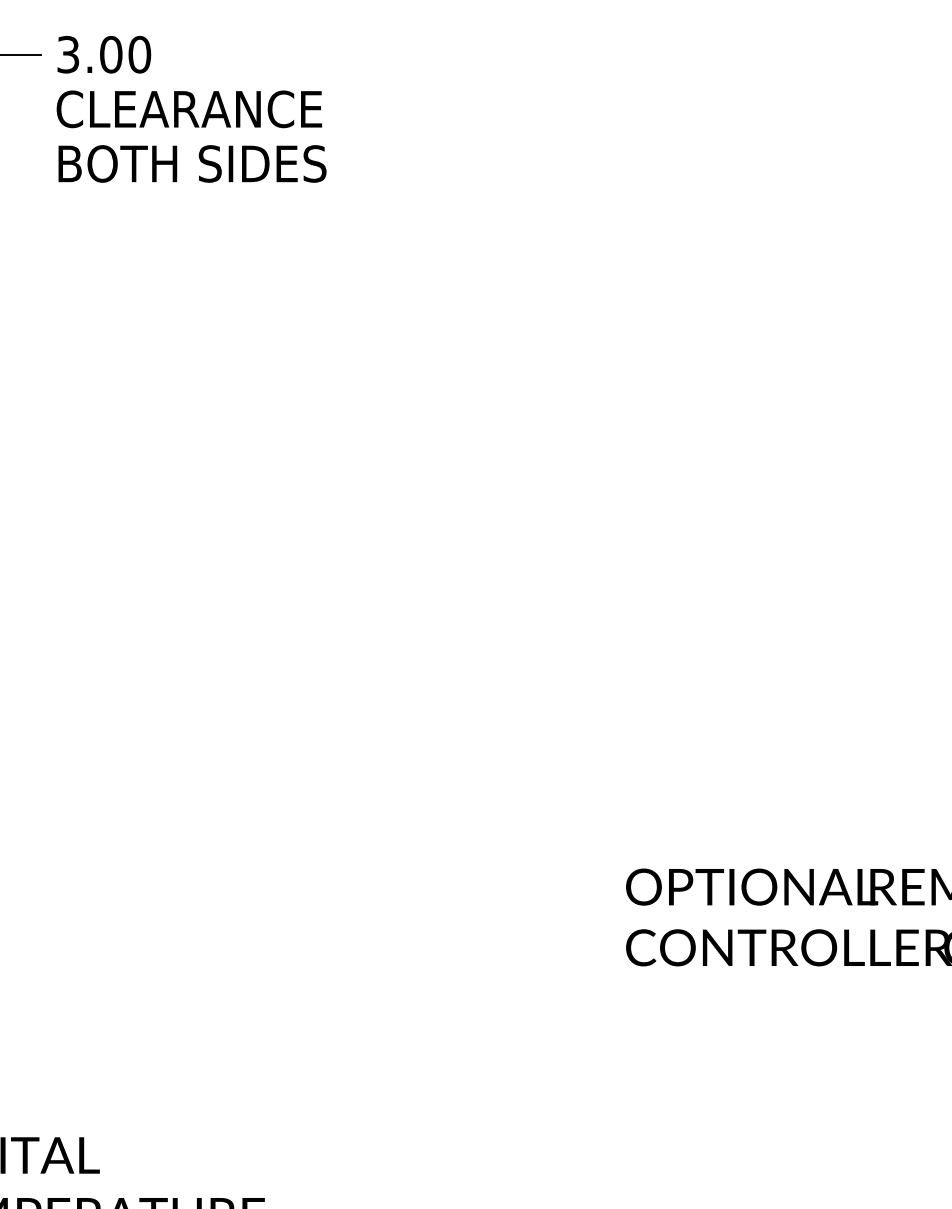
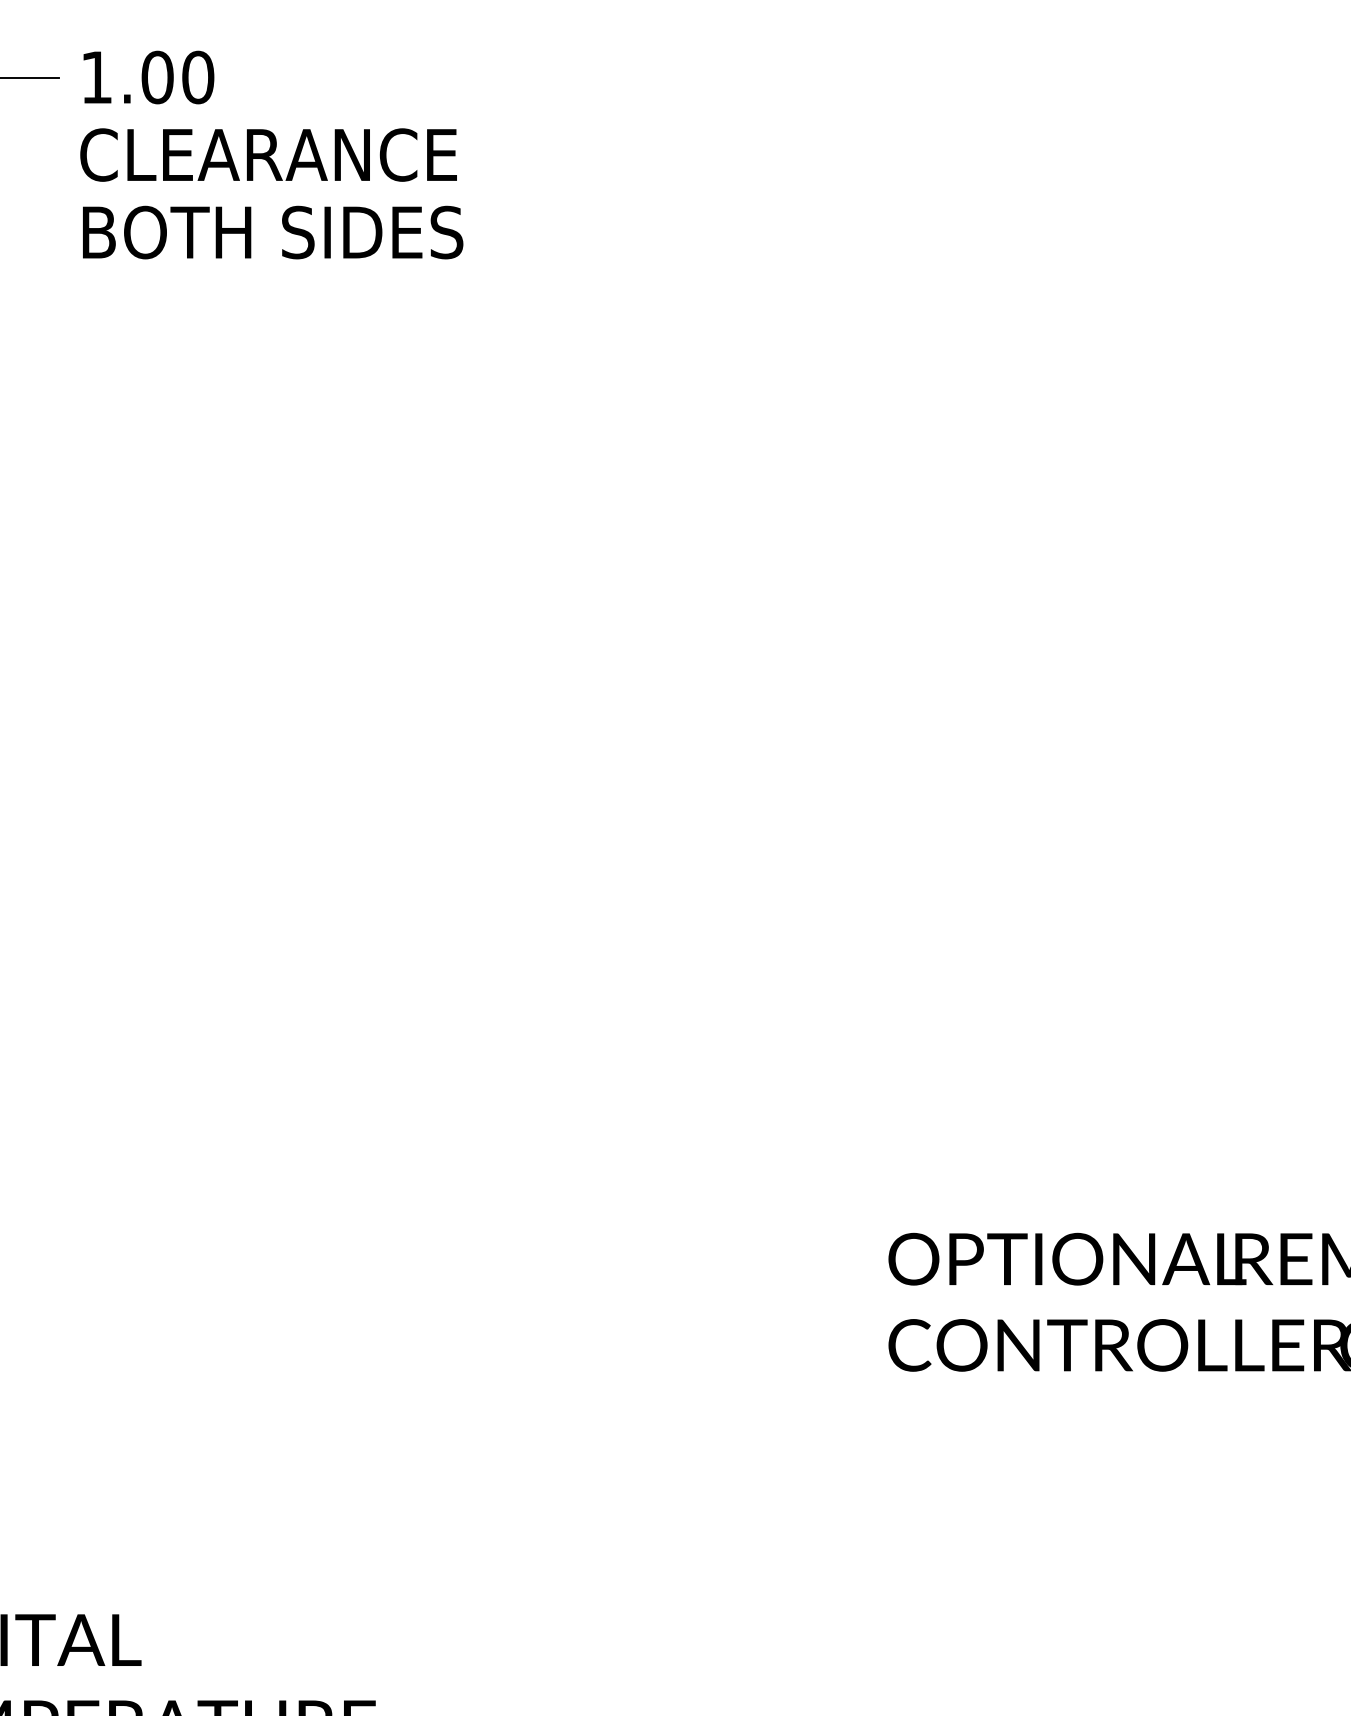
text: (68, 54) -> (96, 77), 3.00 -> 1.00

